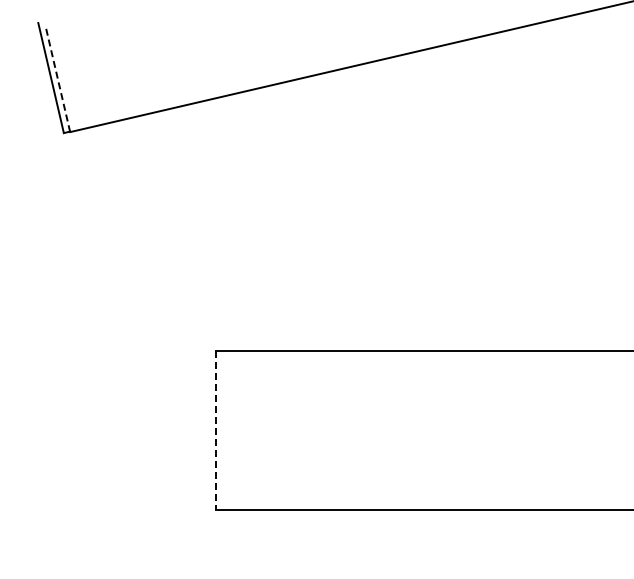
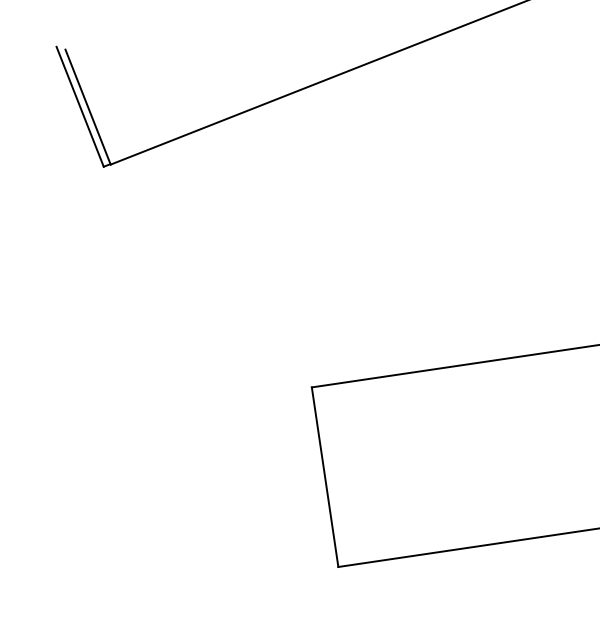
line: (57, 78) -> (87, 106), dashed -> solid
line: (216, 430) -> (325, 476), dashed -> solid

